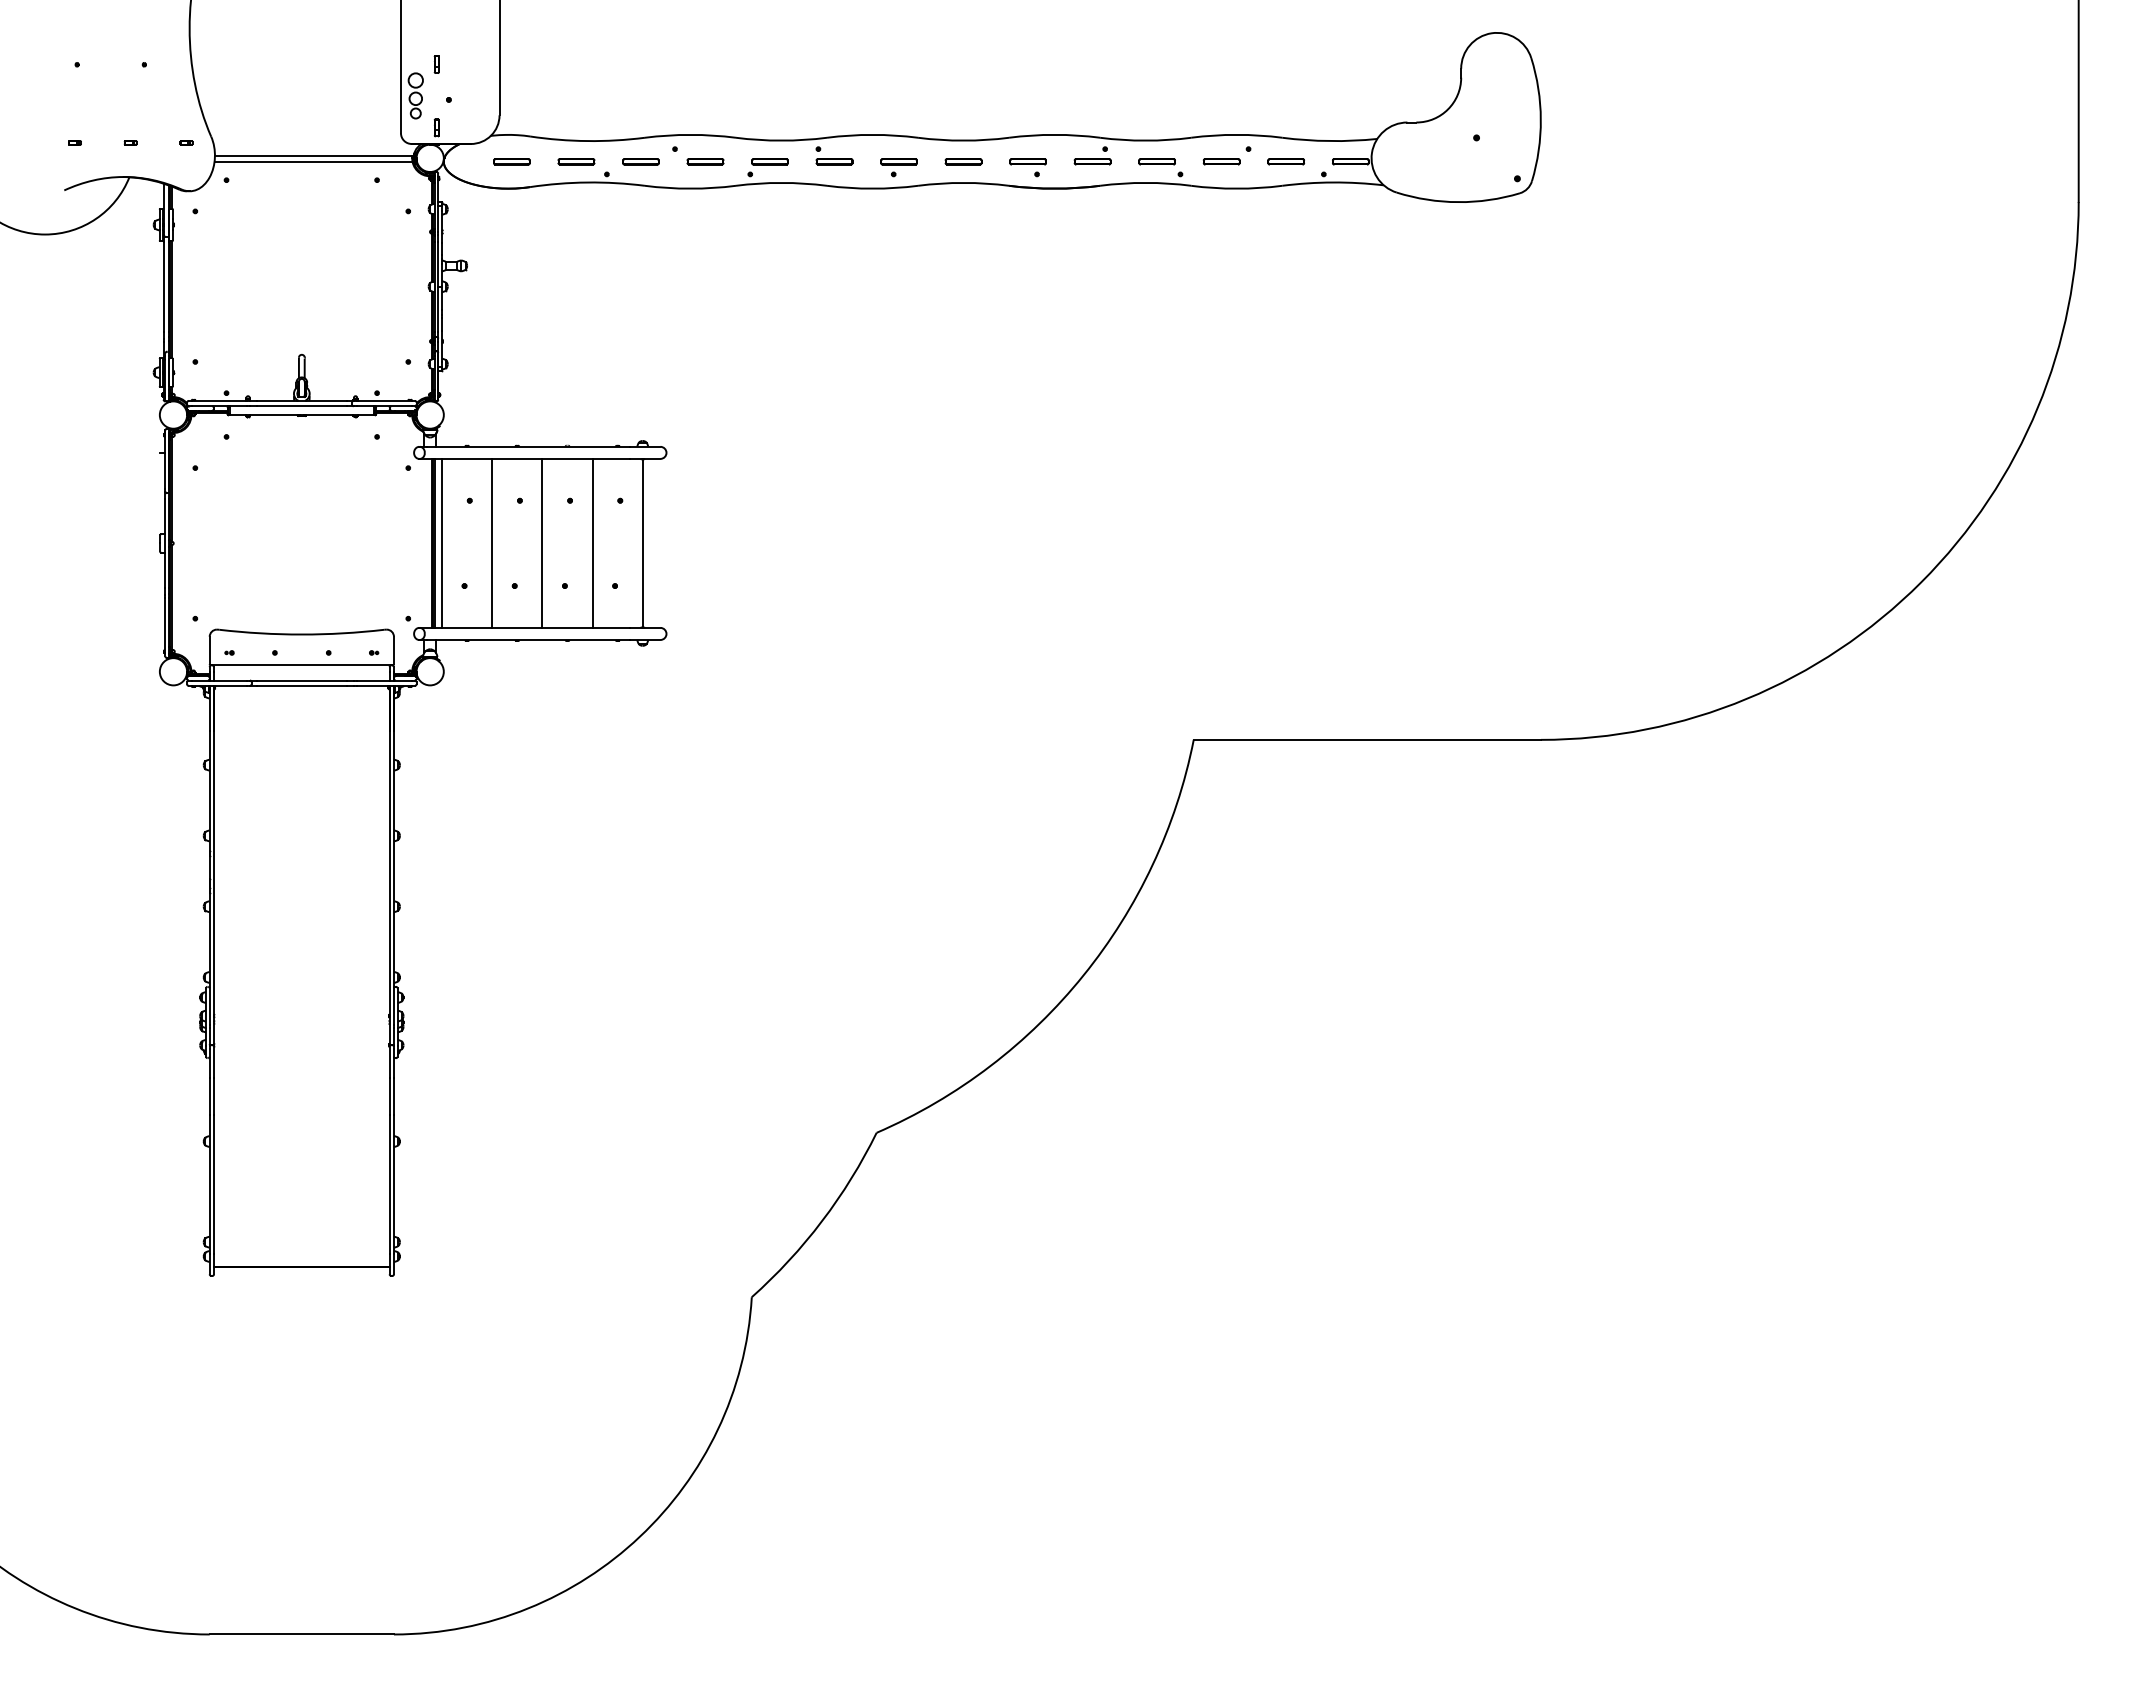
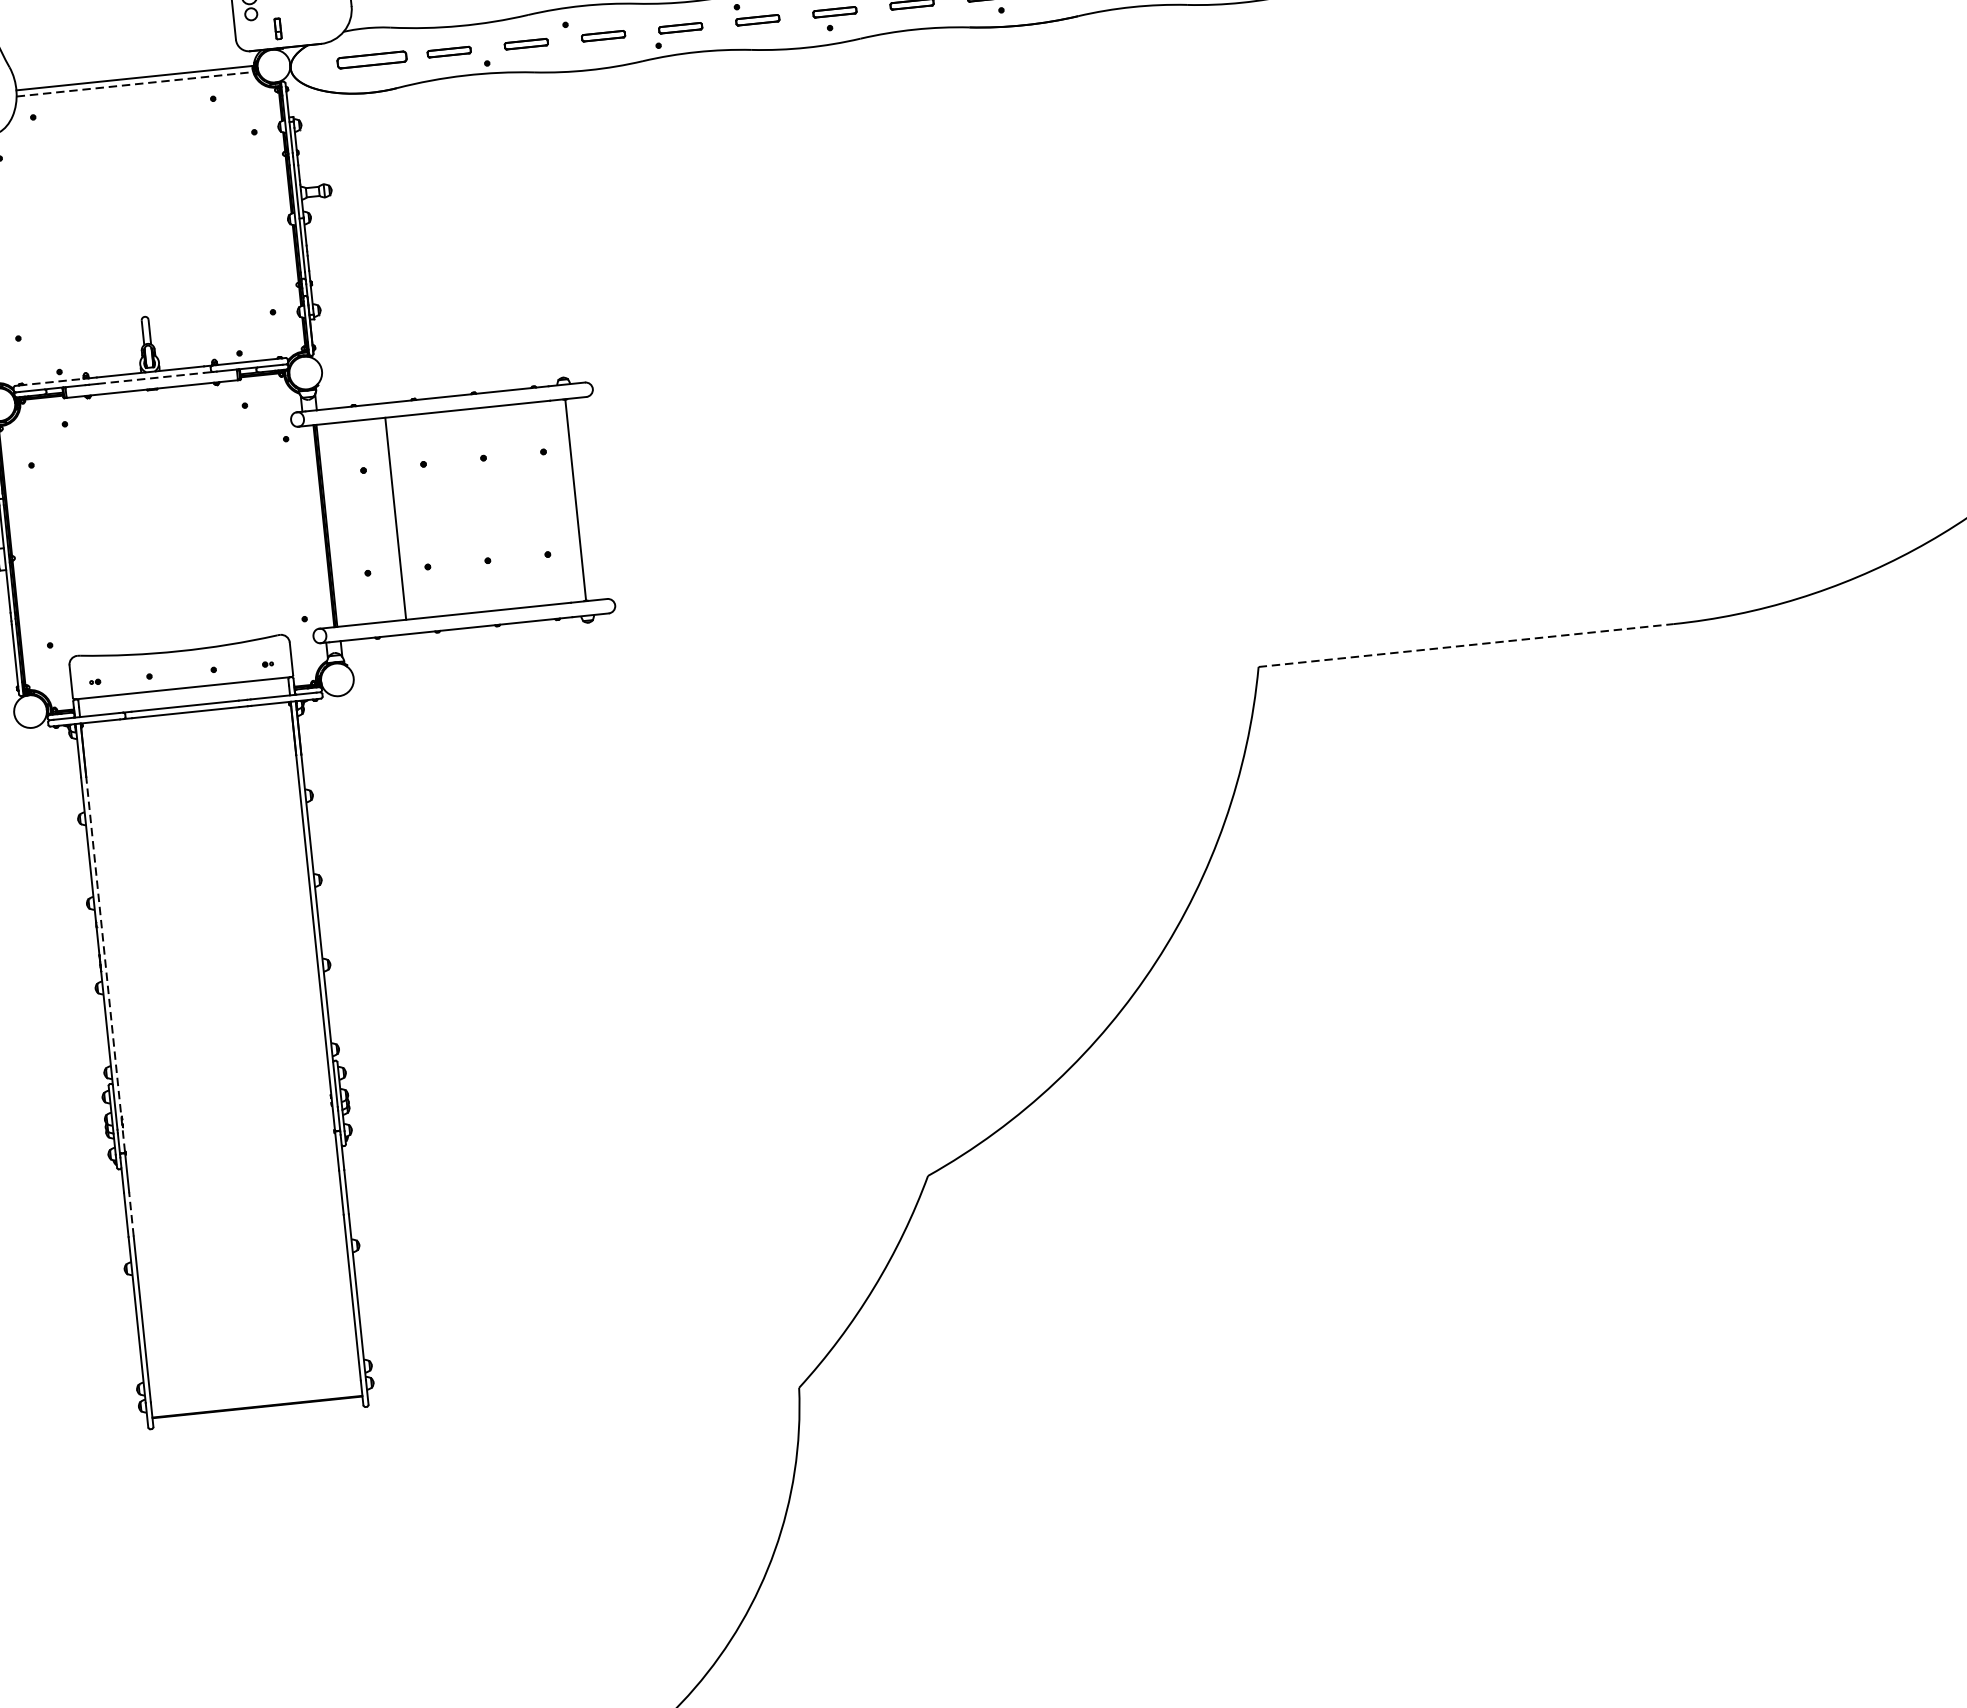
line: (313, 161) -> (134, 84), solid -> dashed
part: (511, 161) -> (371, 59), size x1.6
line: (219, 400) -> (52, 381), solid -> dashed
line: (301, 406) -> (150, 378), solid -> dashed
line: (442, 542) -> (336, 523), removed
line: (542, 542) -> (455, 511), removed
line: (592, 542) -> (515, 505), removed
line: (1367, 739) -> (1466, 645), solid -> dashed
line: (214, 887) -> (106, 964), solid -> dashed
line: (214, 1096) -> (132, 1214), solid -> dashed

